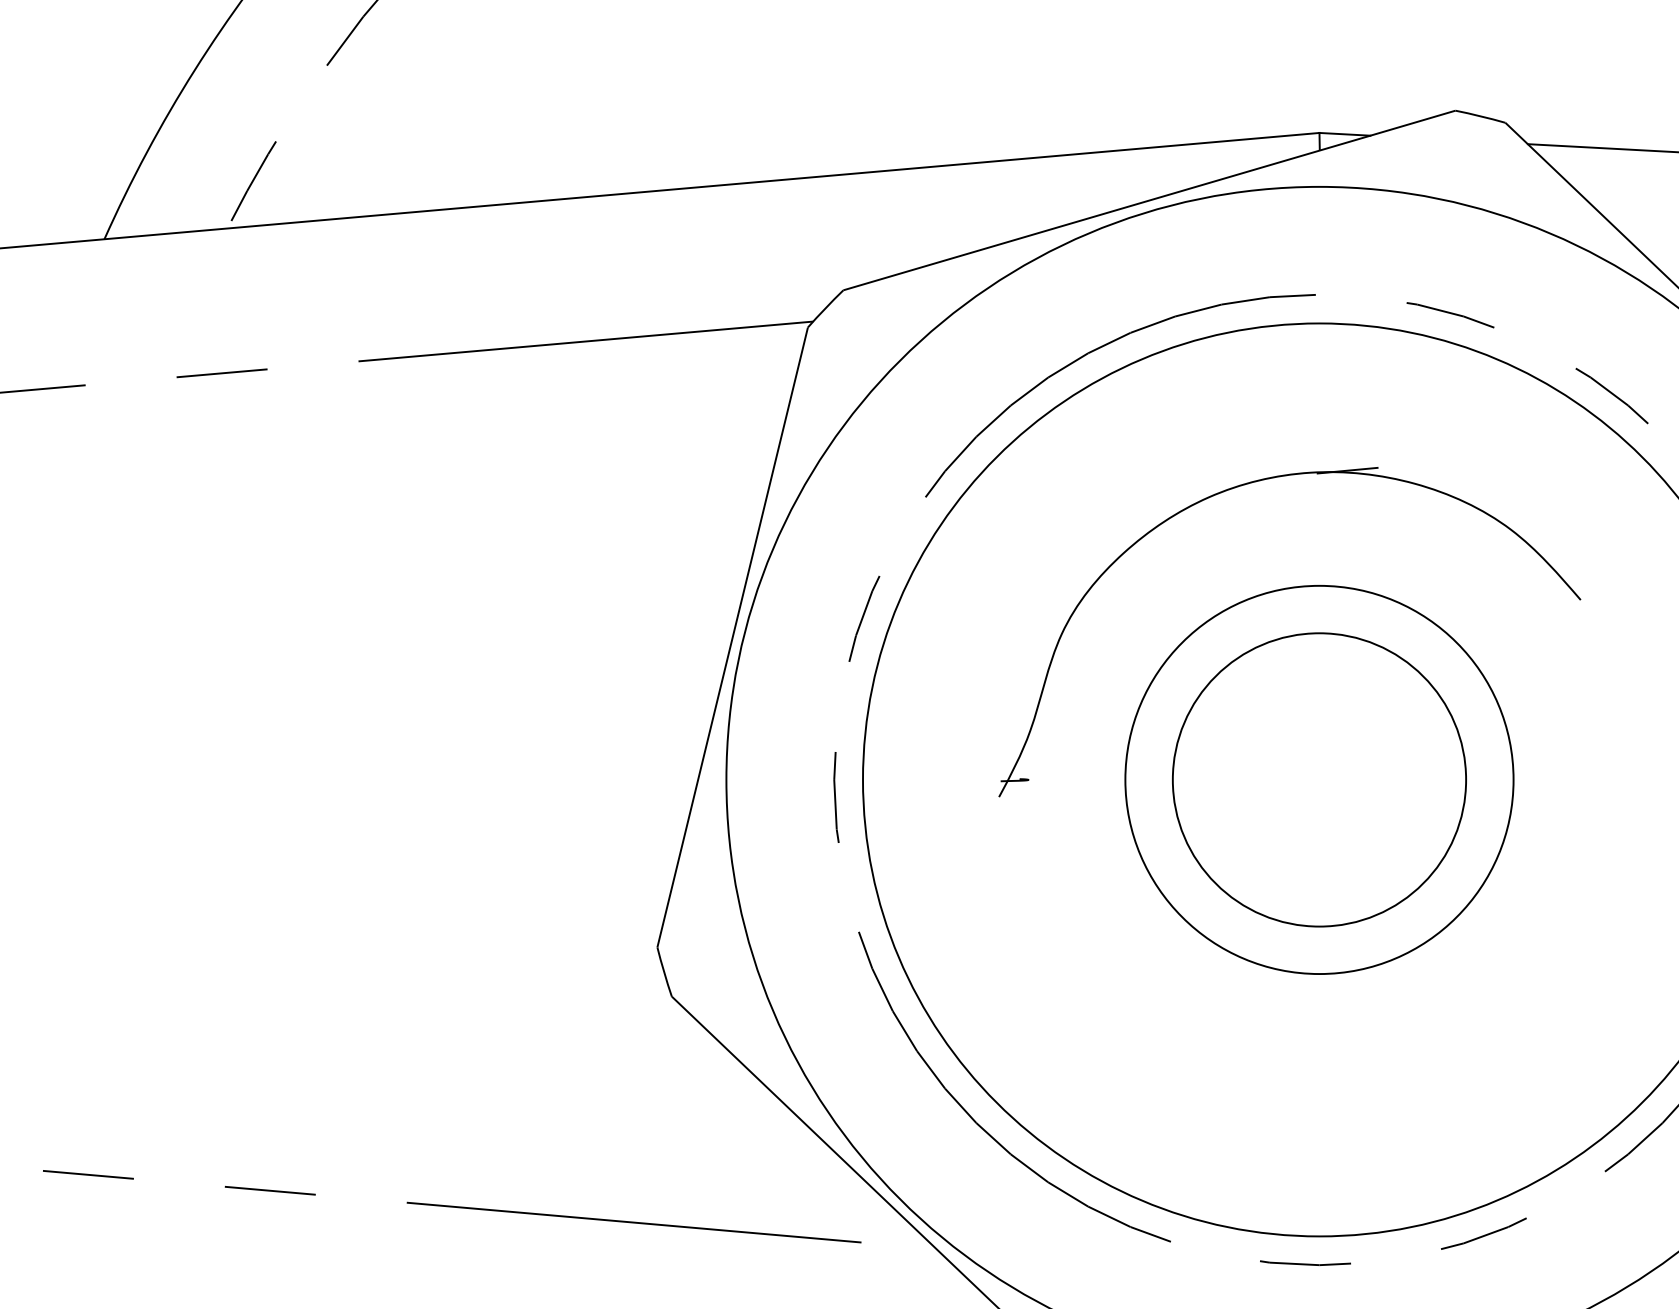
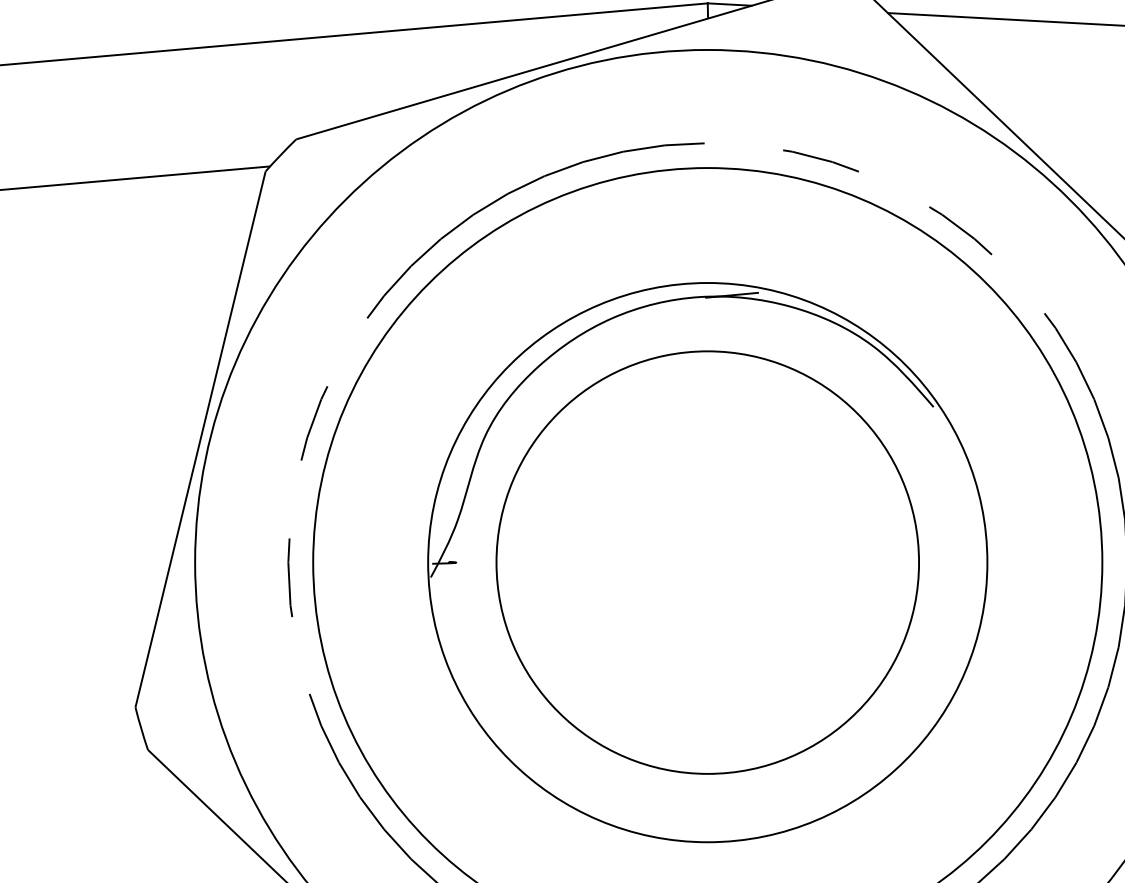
circle: (1318, 779) -> (706, 562), size x1.67
circle: (1319, 779) -> (707, 562), size x1.67

